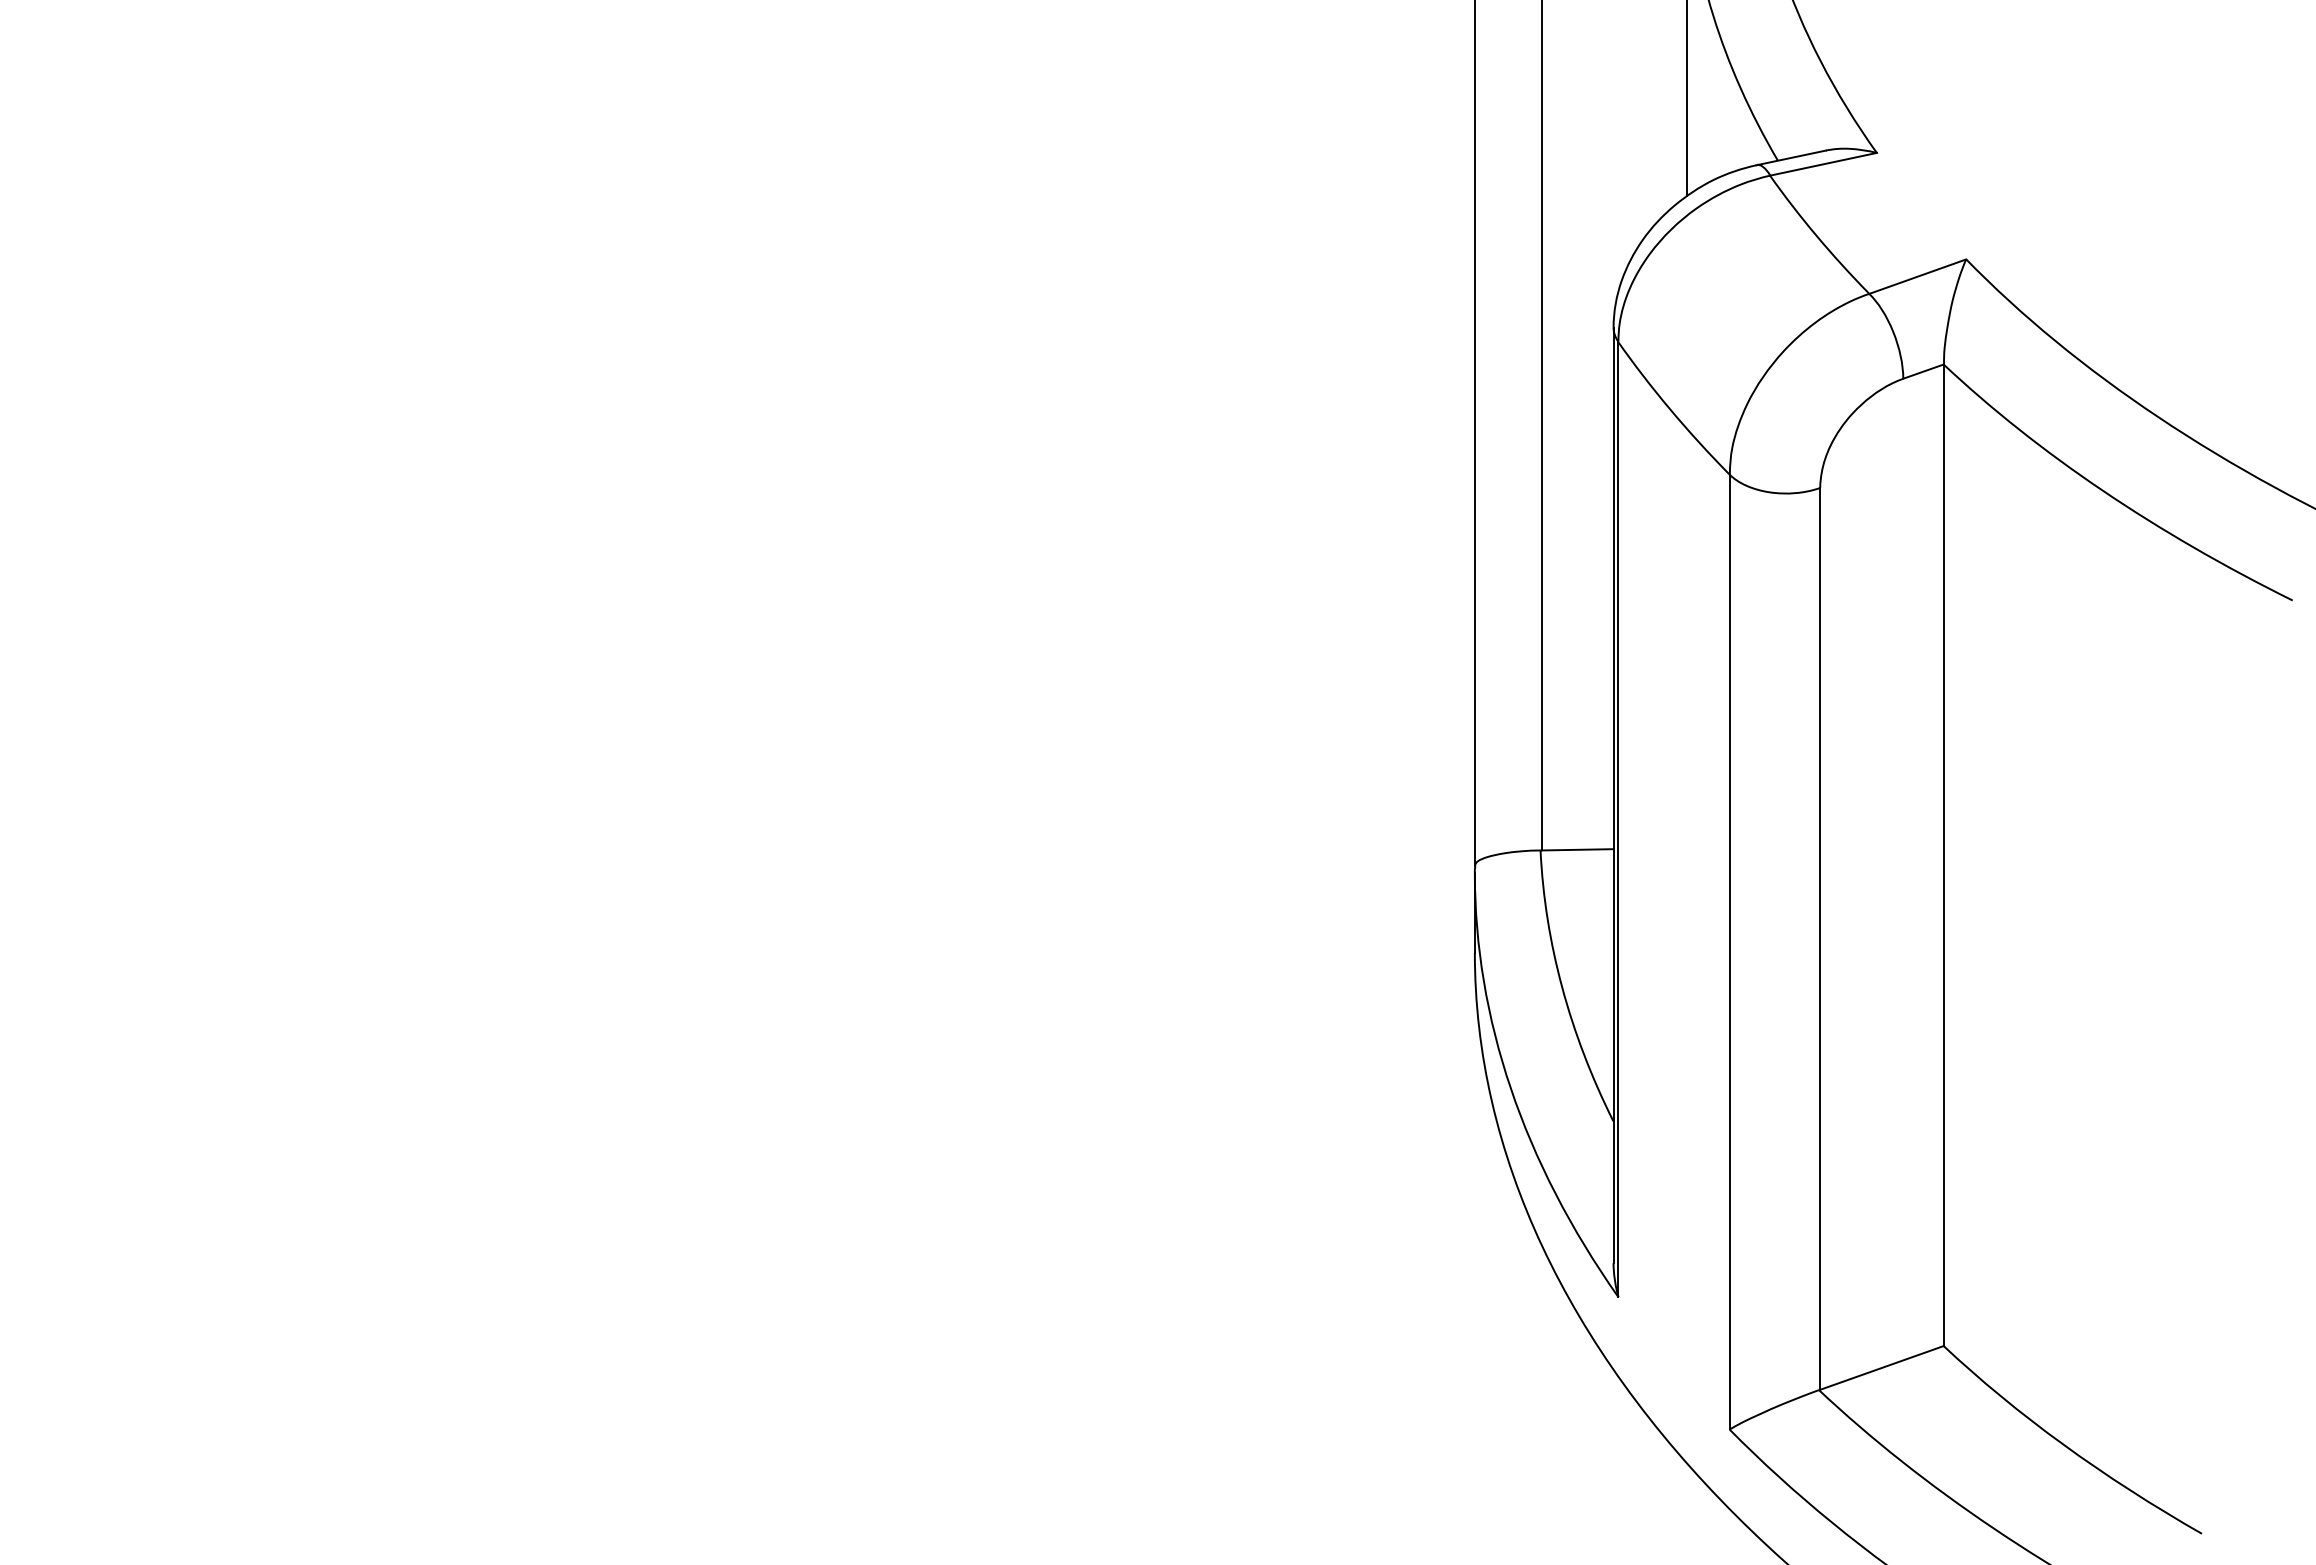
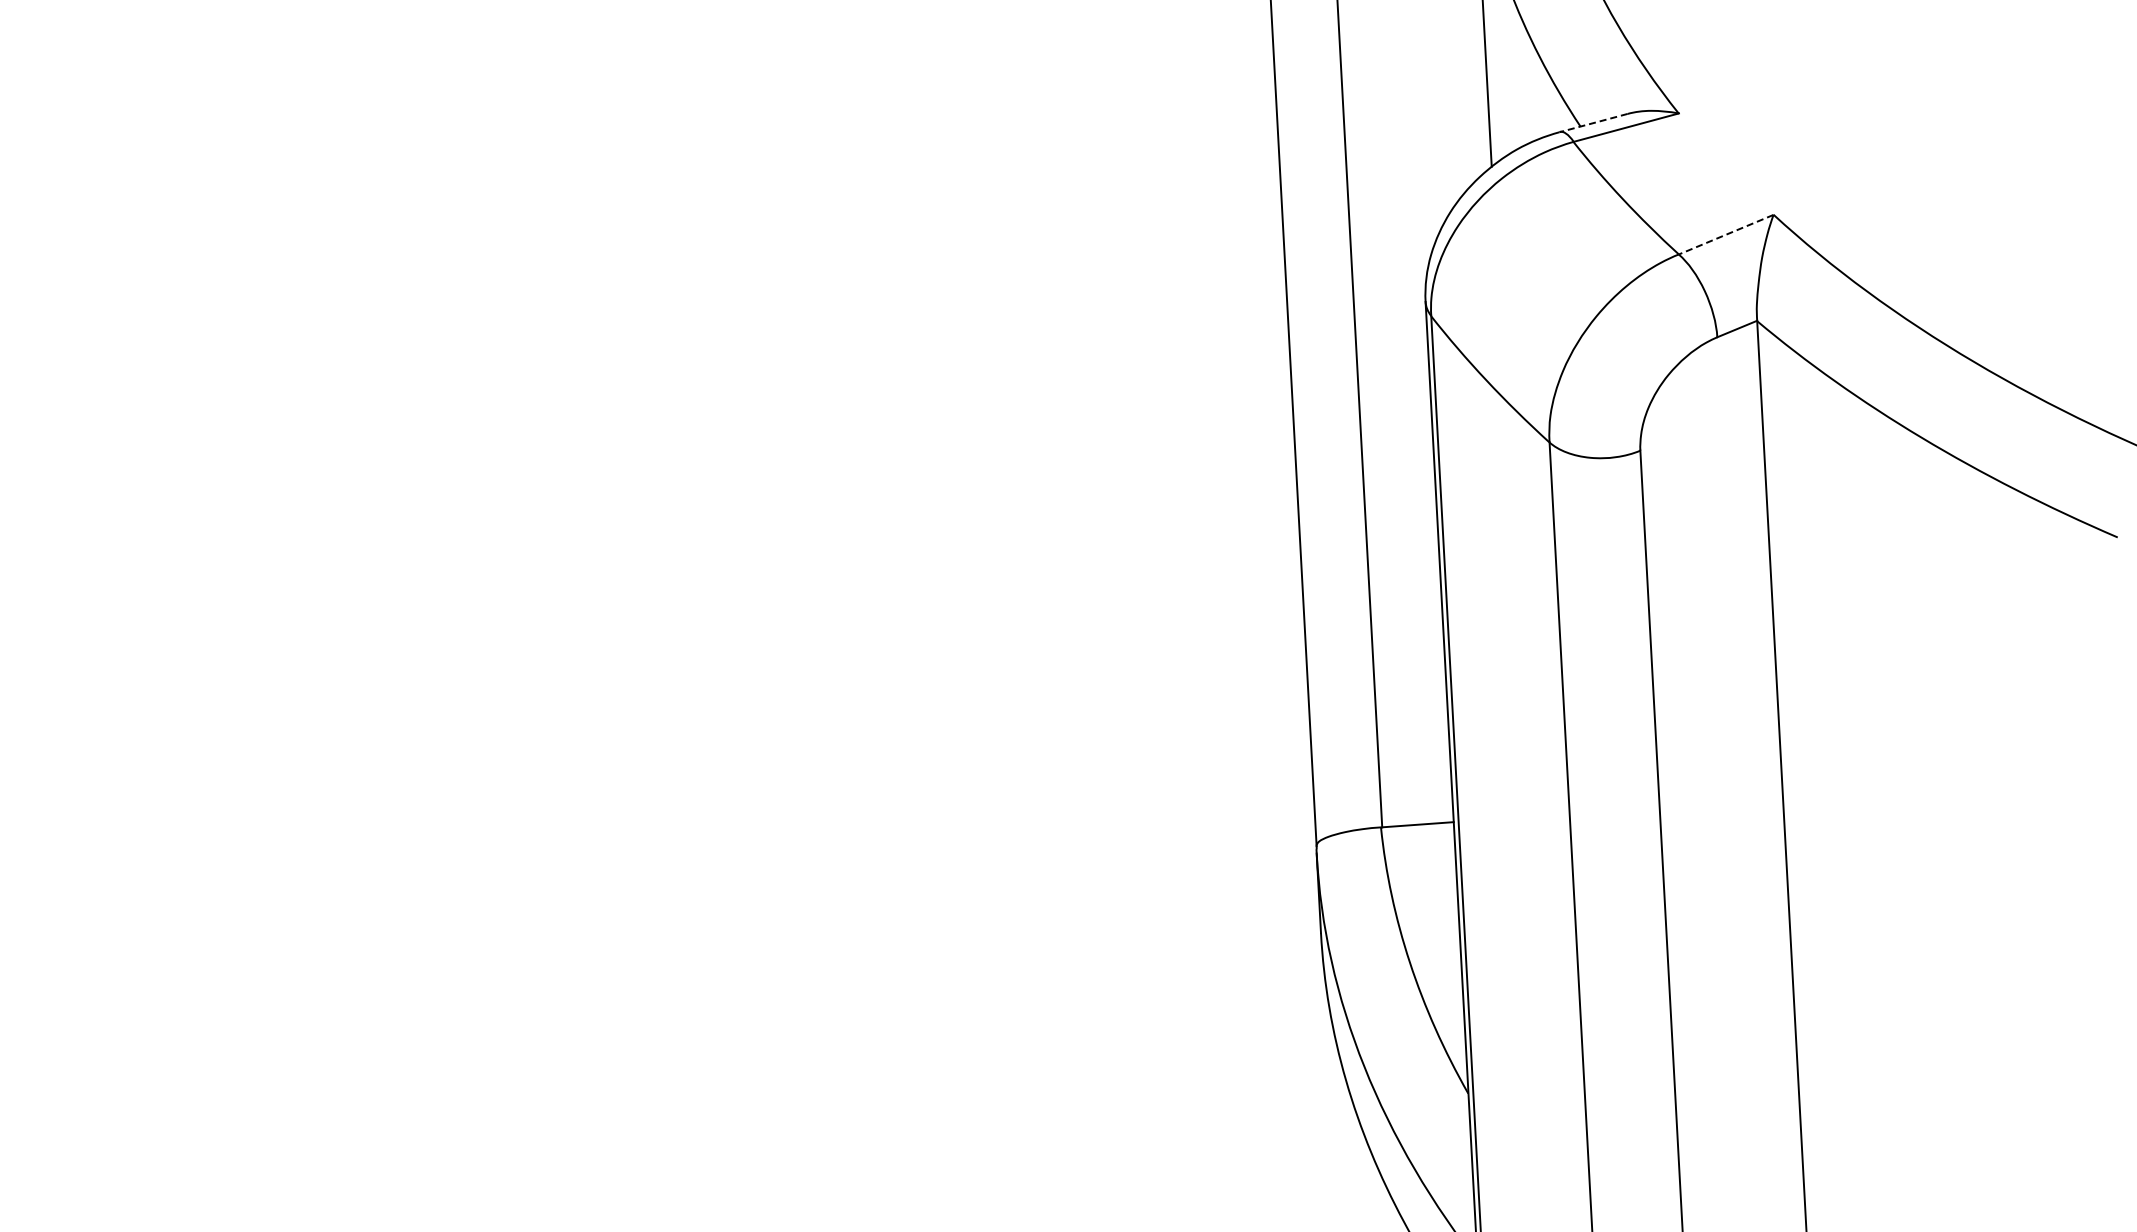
line: (1790, 158) -> (1592, 123), solid -> dashed
line: (1917, 276) -> (1725, 234), solid -> dashed

